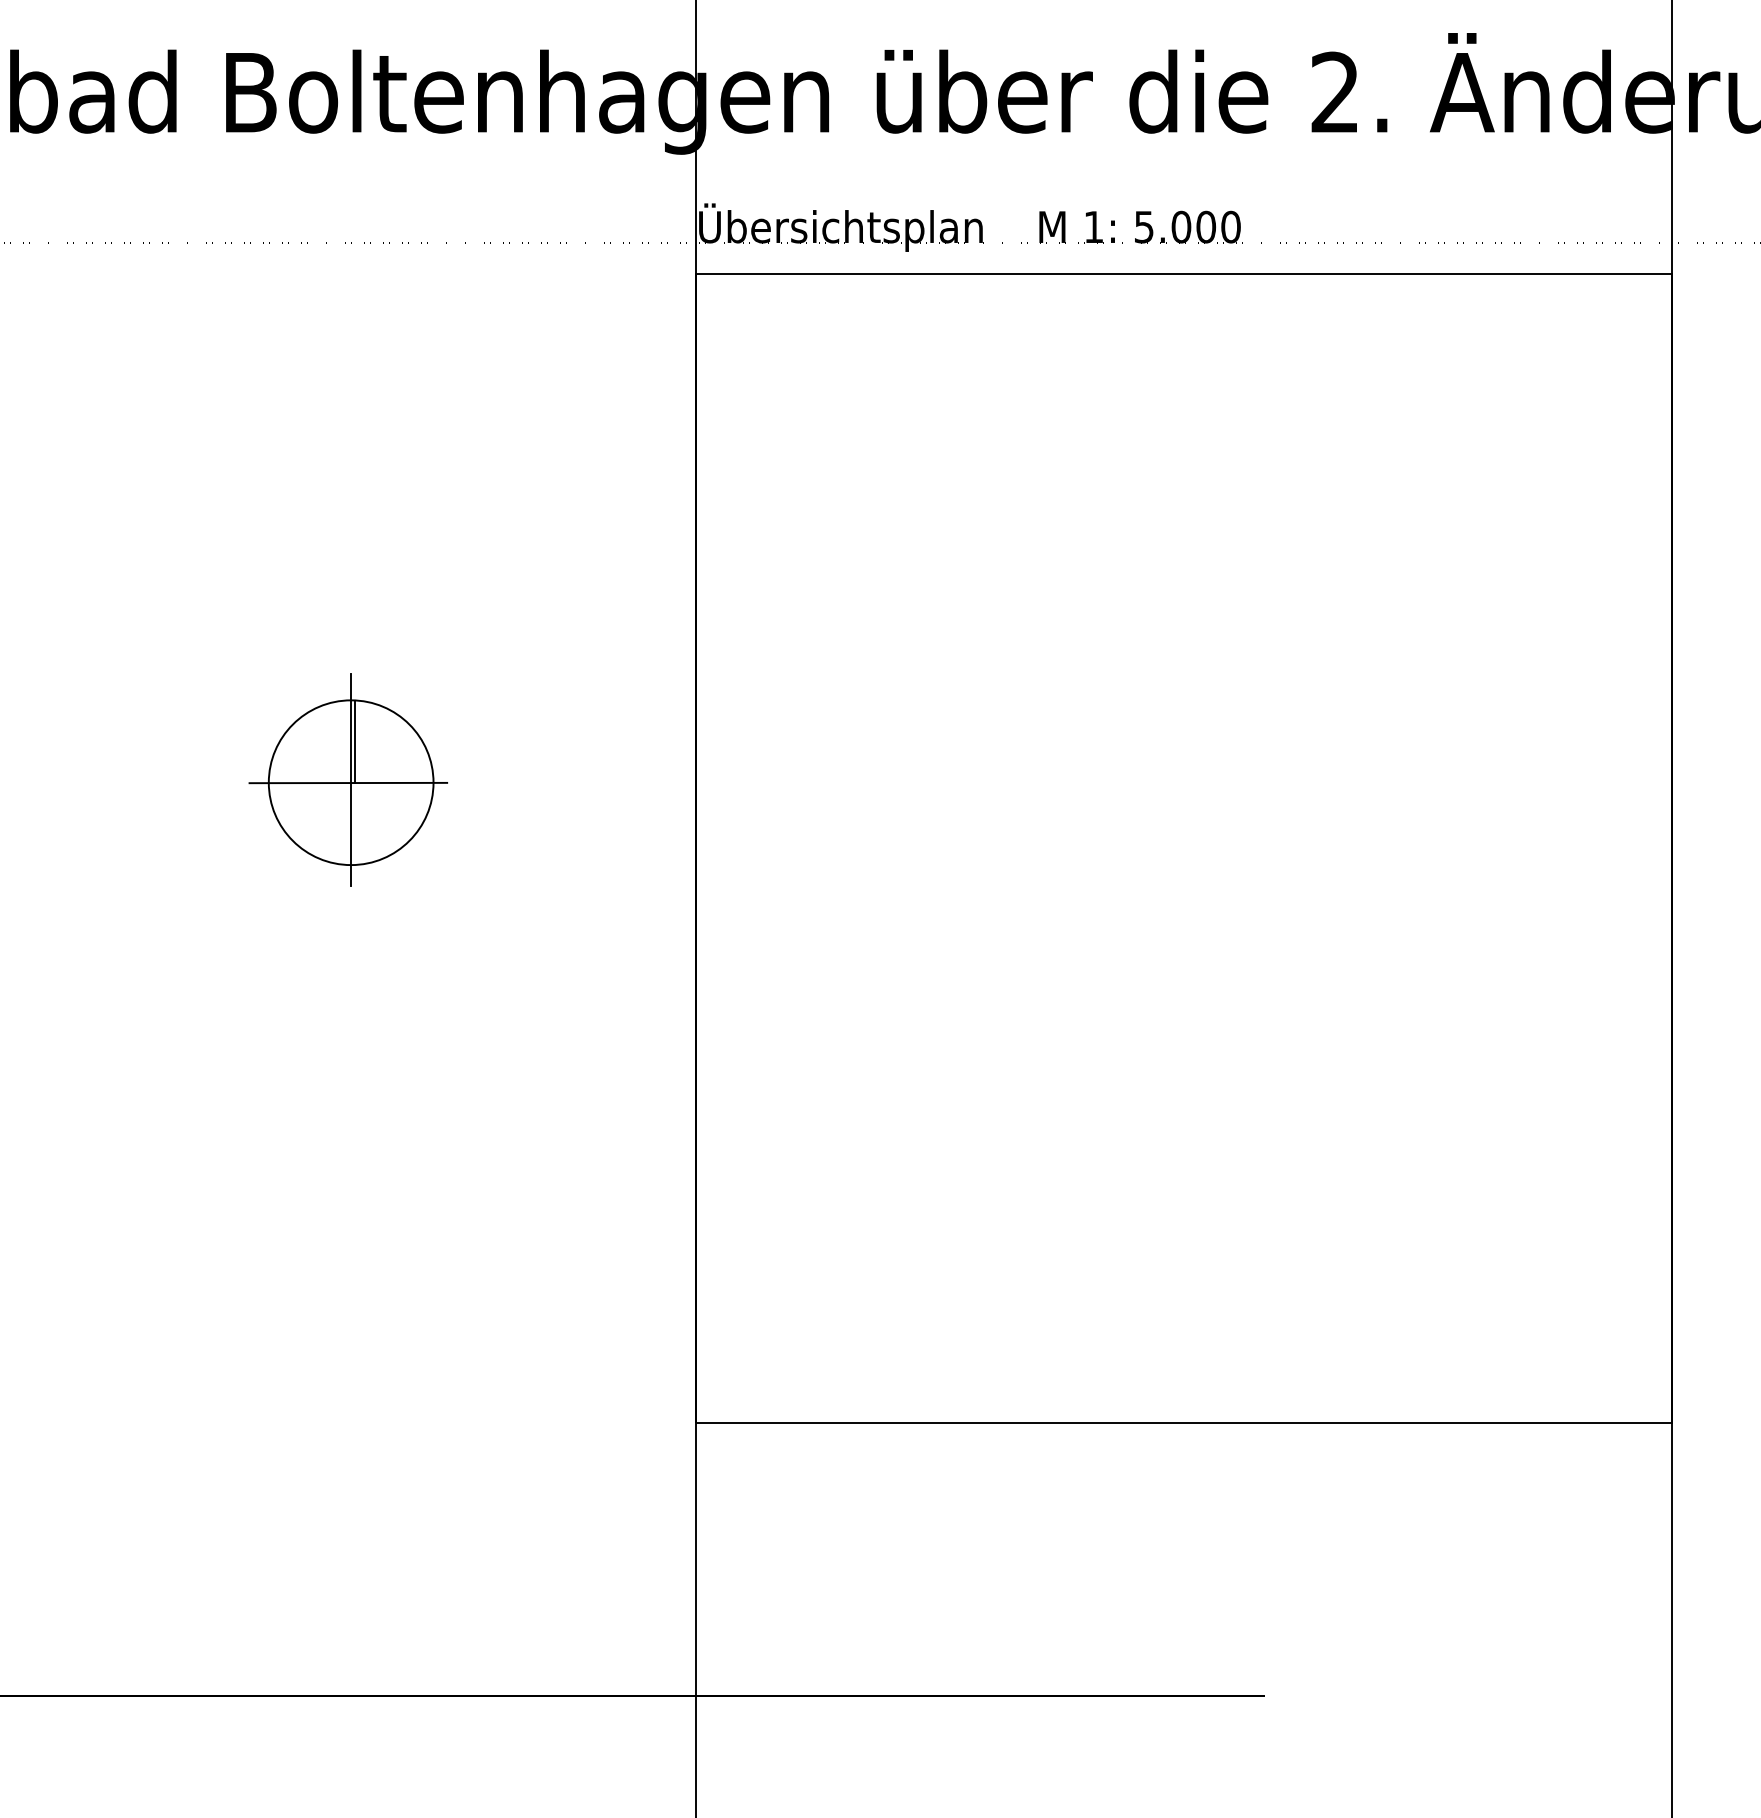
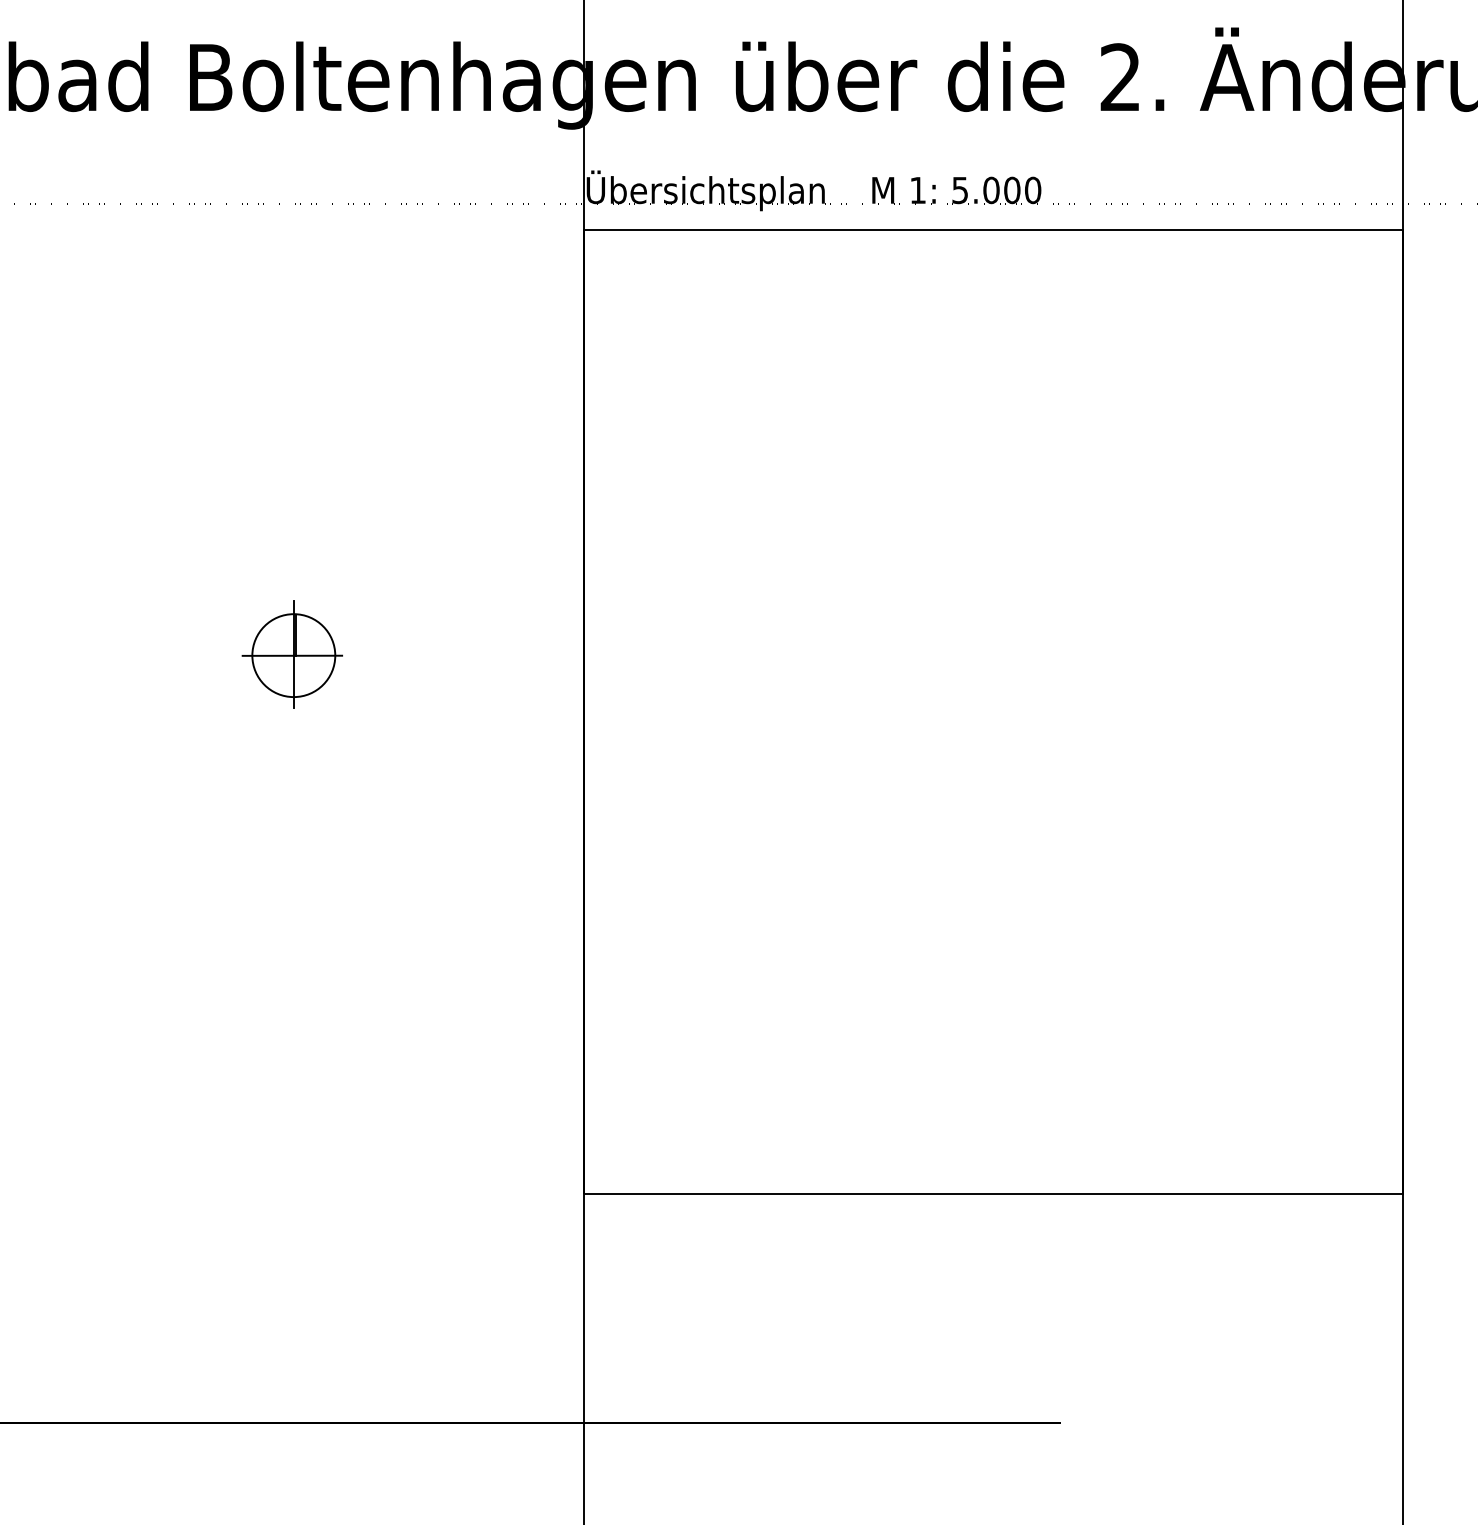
part: (347, 779) -> (291, 653), size x0.6

